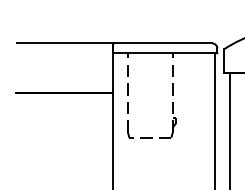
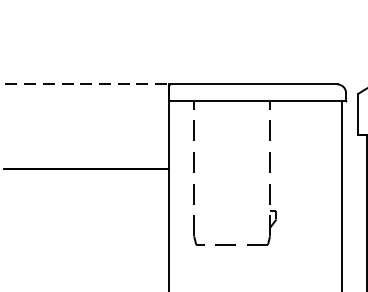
line: (65, 43) -> (87, 84), solid -> dashed

